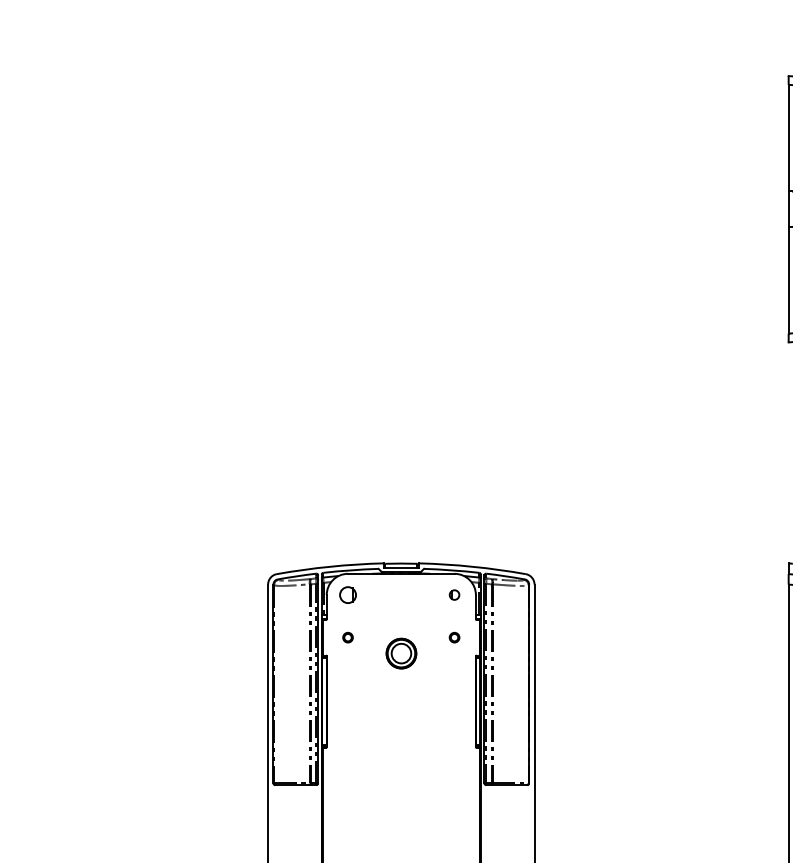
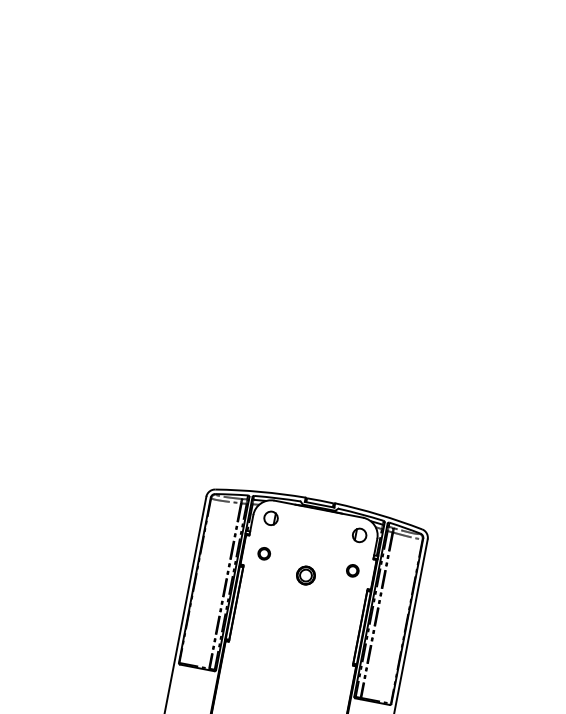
part: (454, 594) -> (359, 534), size x1.67
part: (347, 637) -> (263, 553), size x1.43
part: (454, 637) -> (352, 570), size x1.43
part: (400, 653) -> (305, 575), size x0.71

